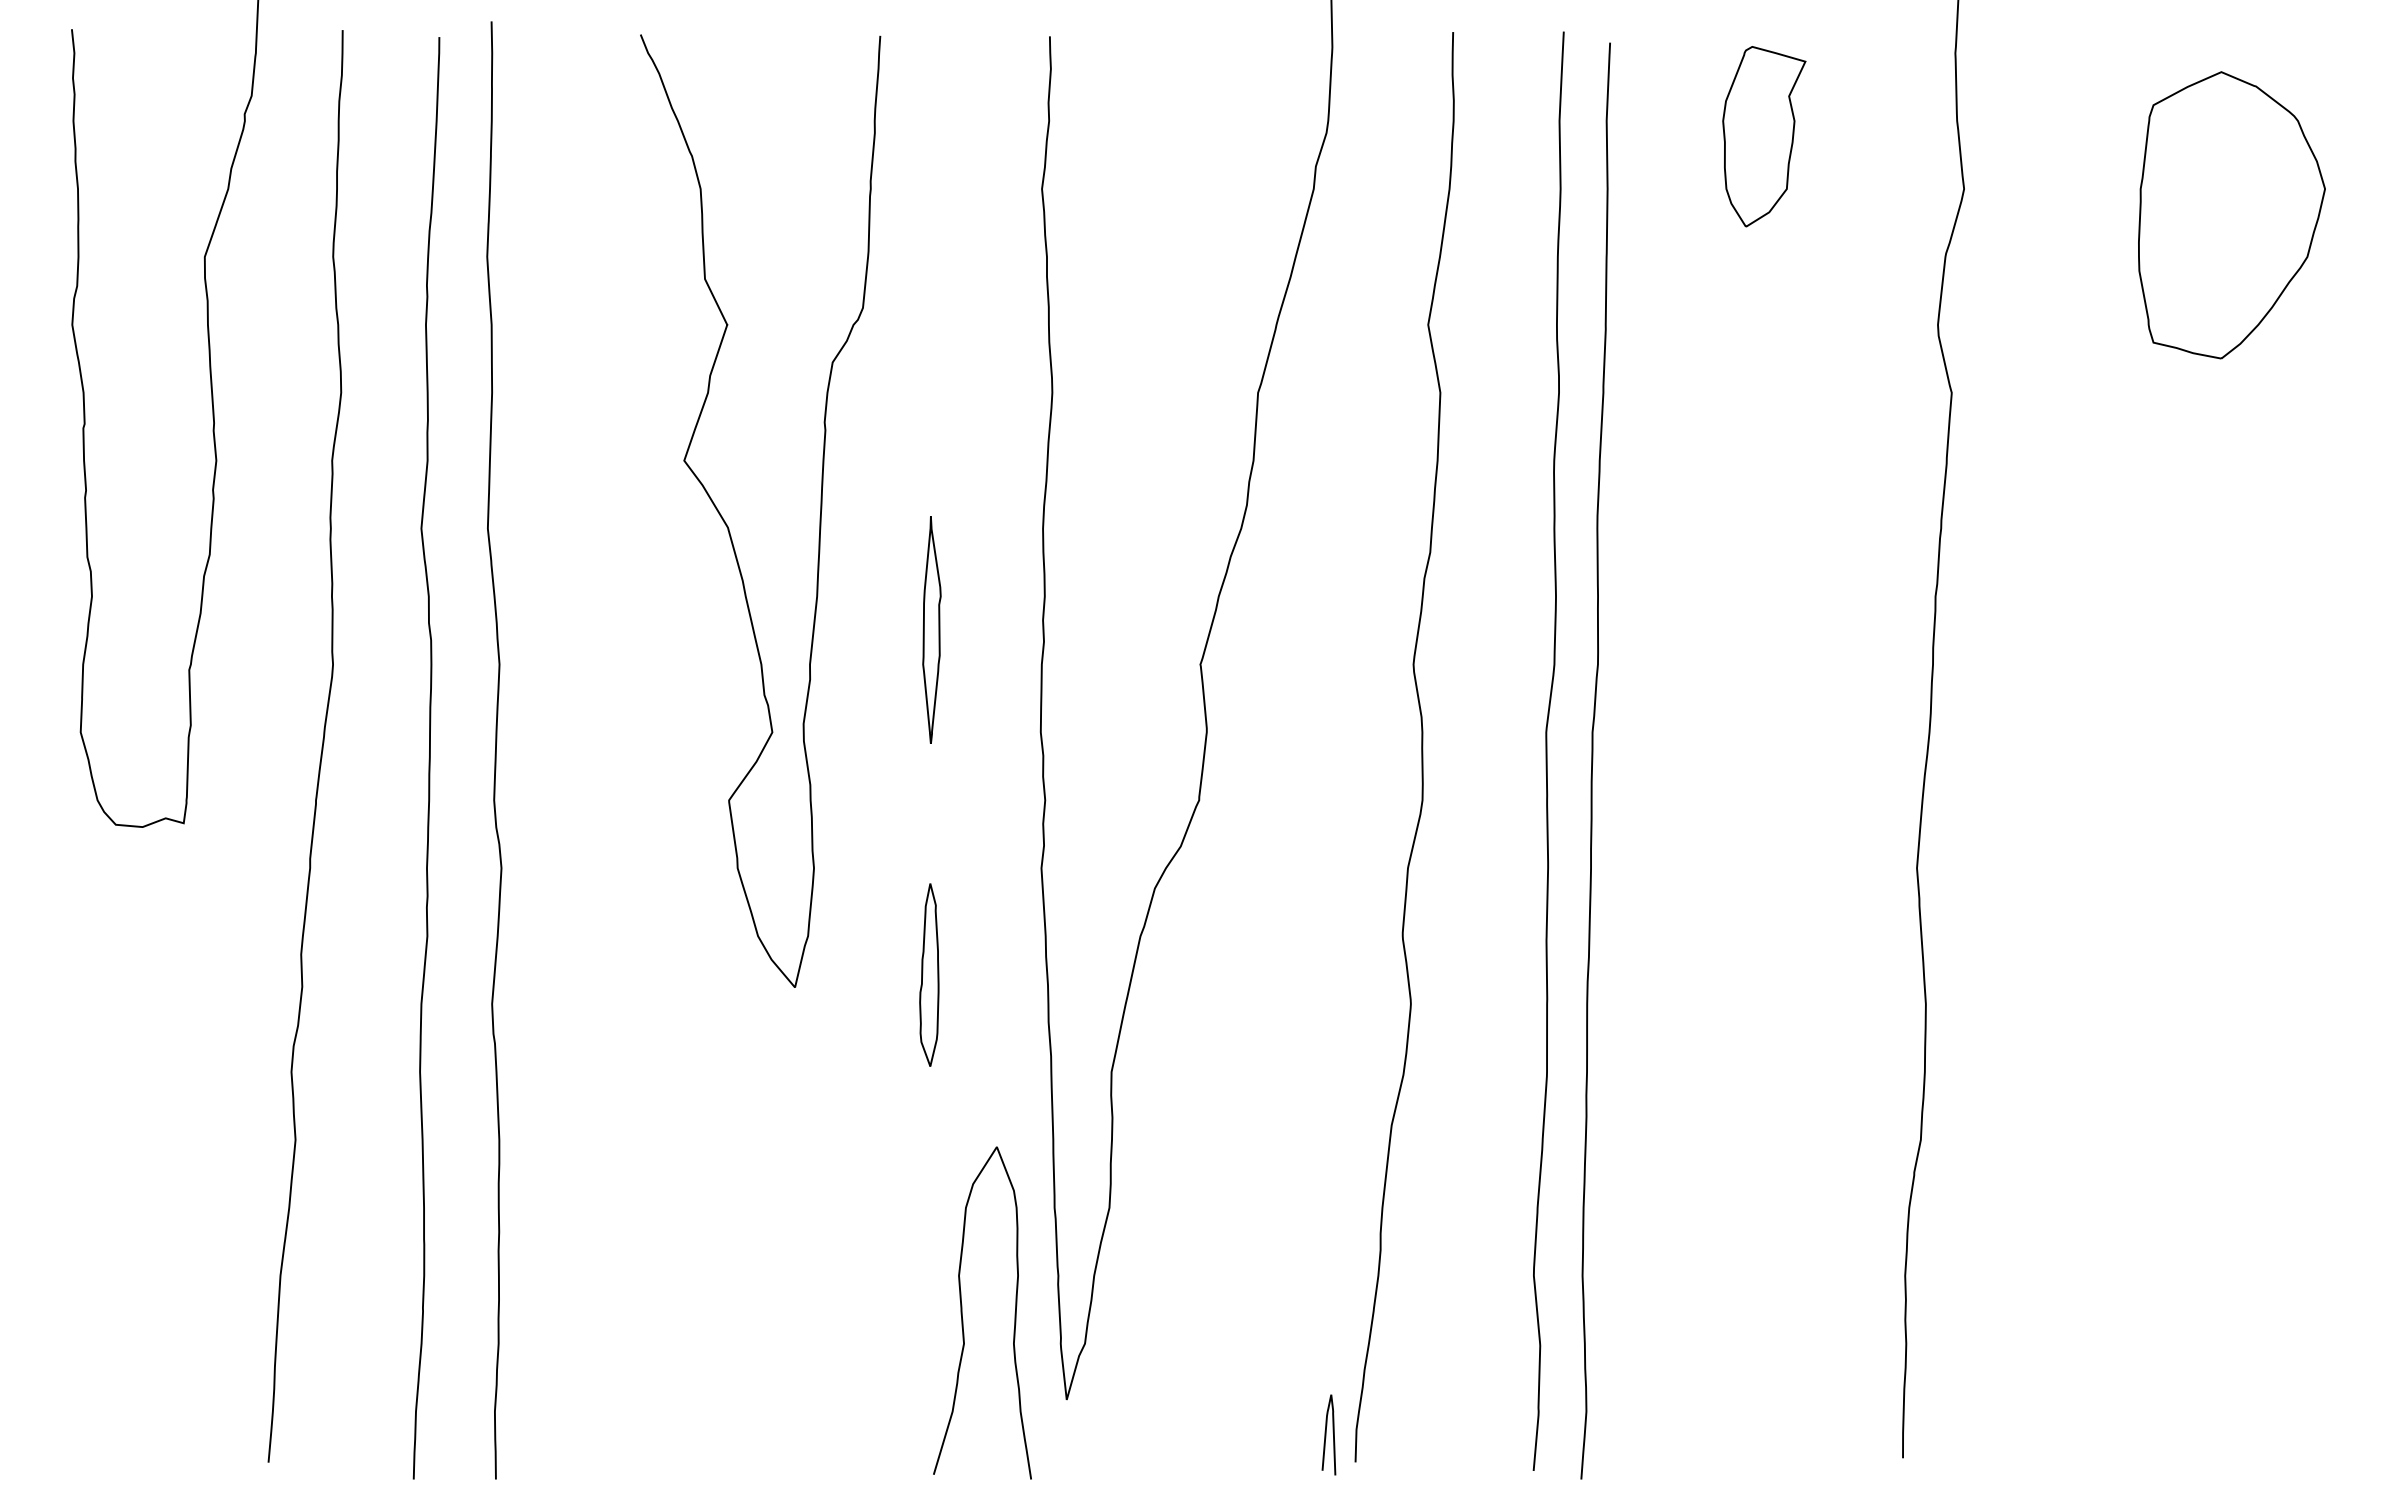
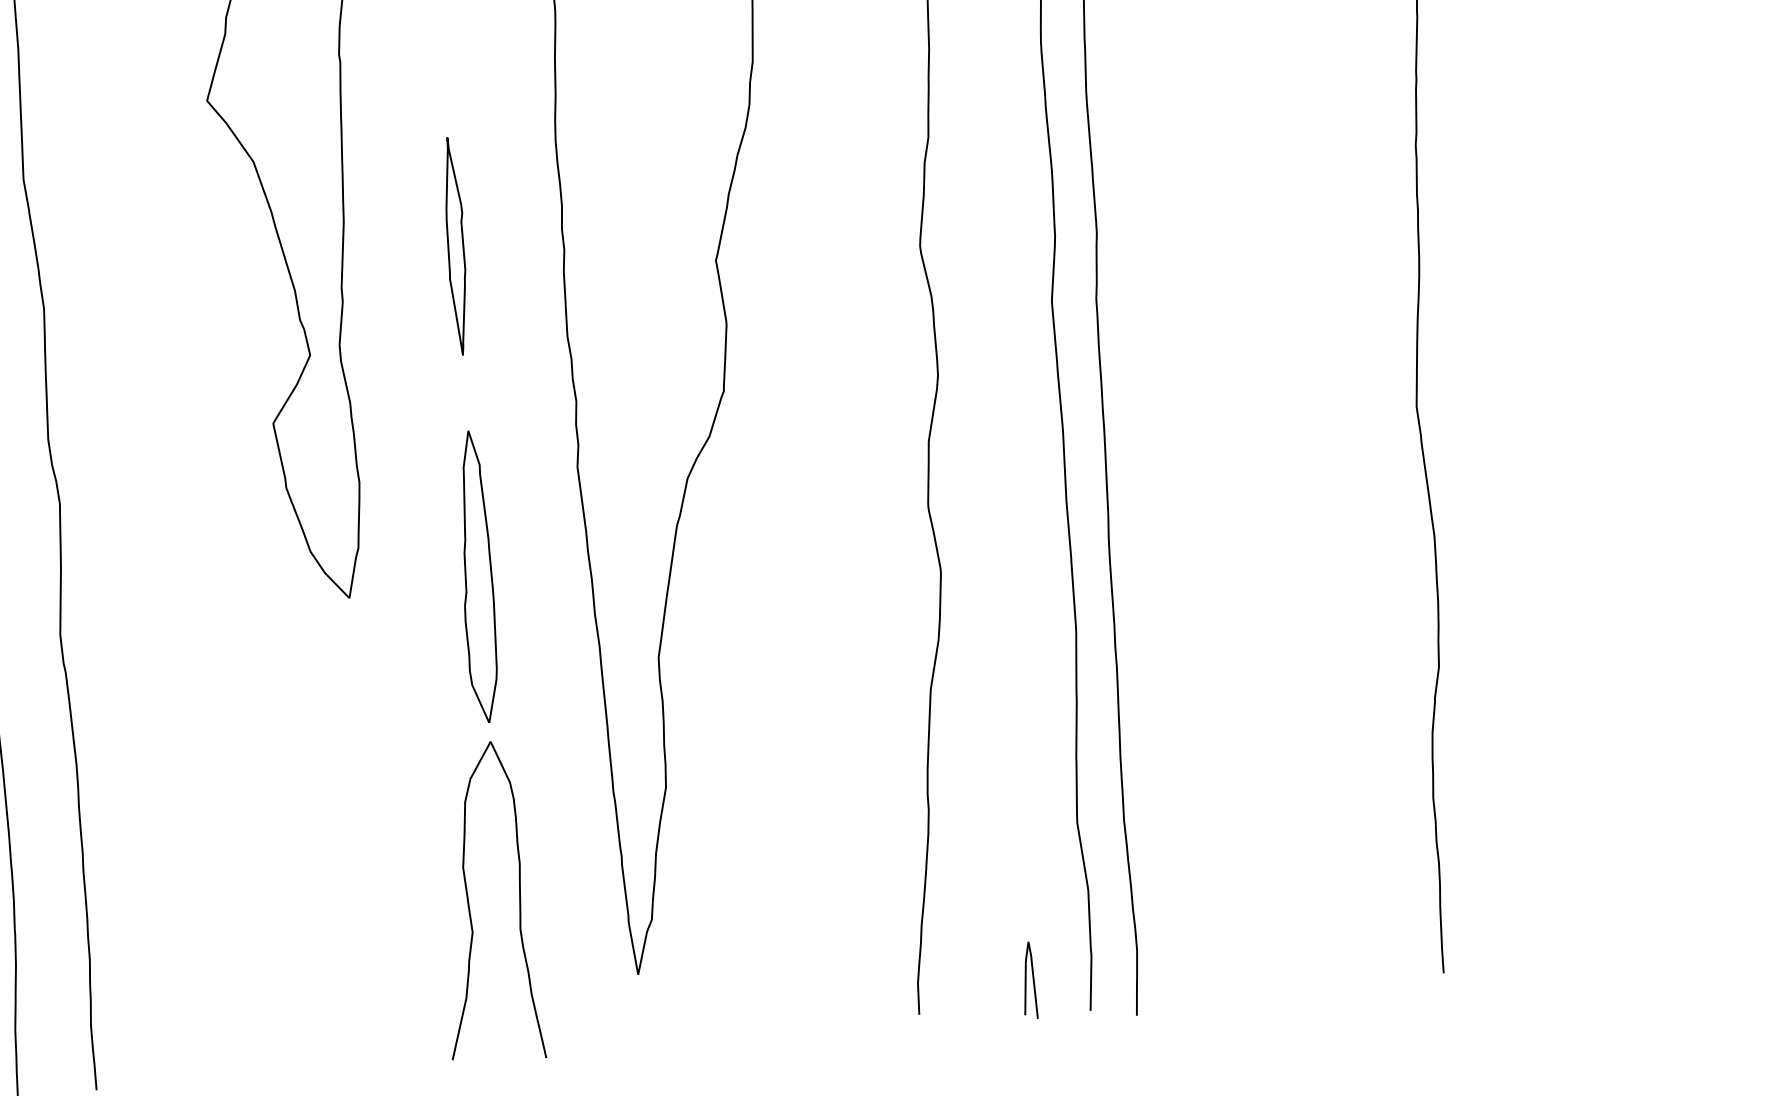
part: (929, 974) -> (477, 576), size x1.67
curve: (962, 1312) -> (469, 902), moved
curve: (1326, 1434) -> (1026, 980), moved

